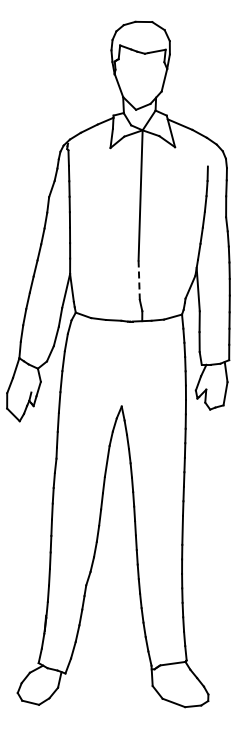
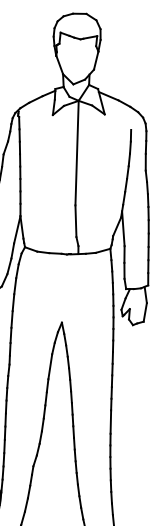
line: (139, 280) -> (76, 221), dashed -> solid

